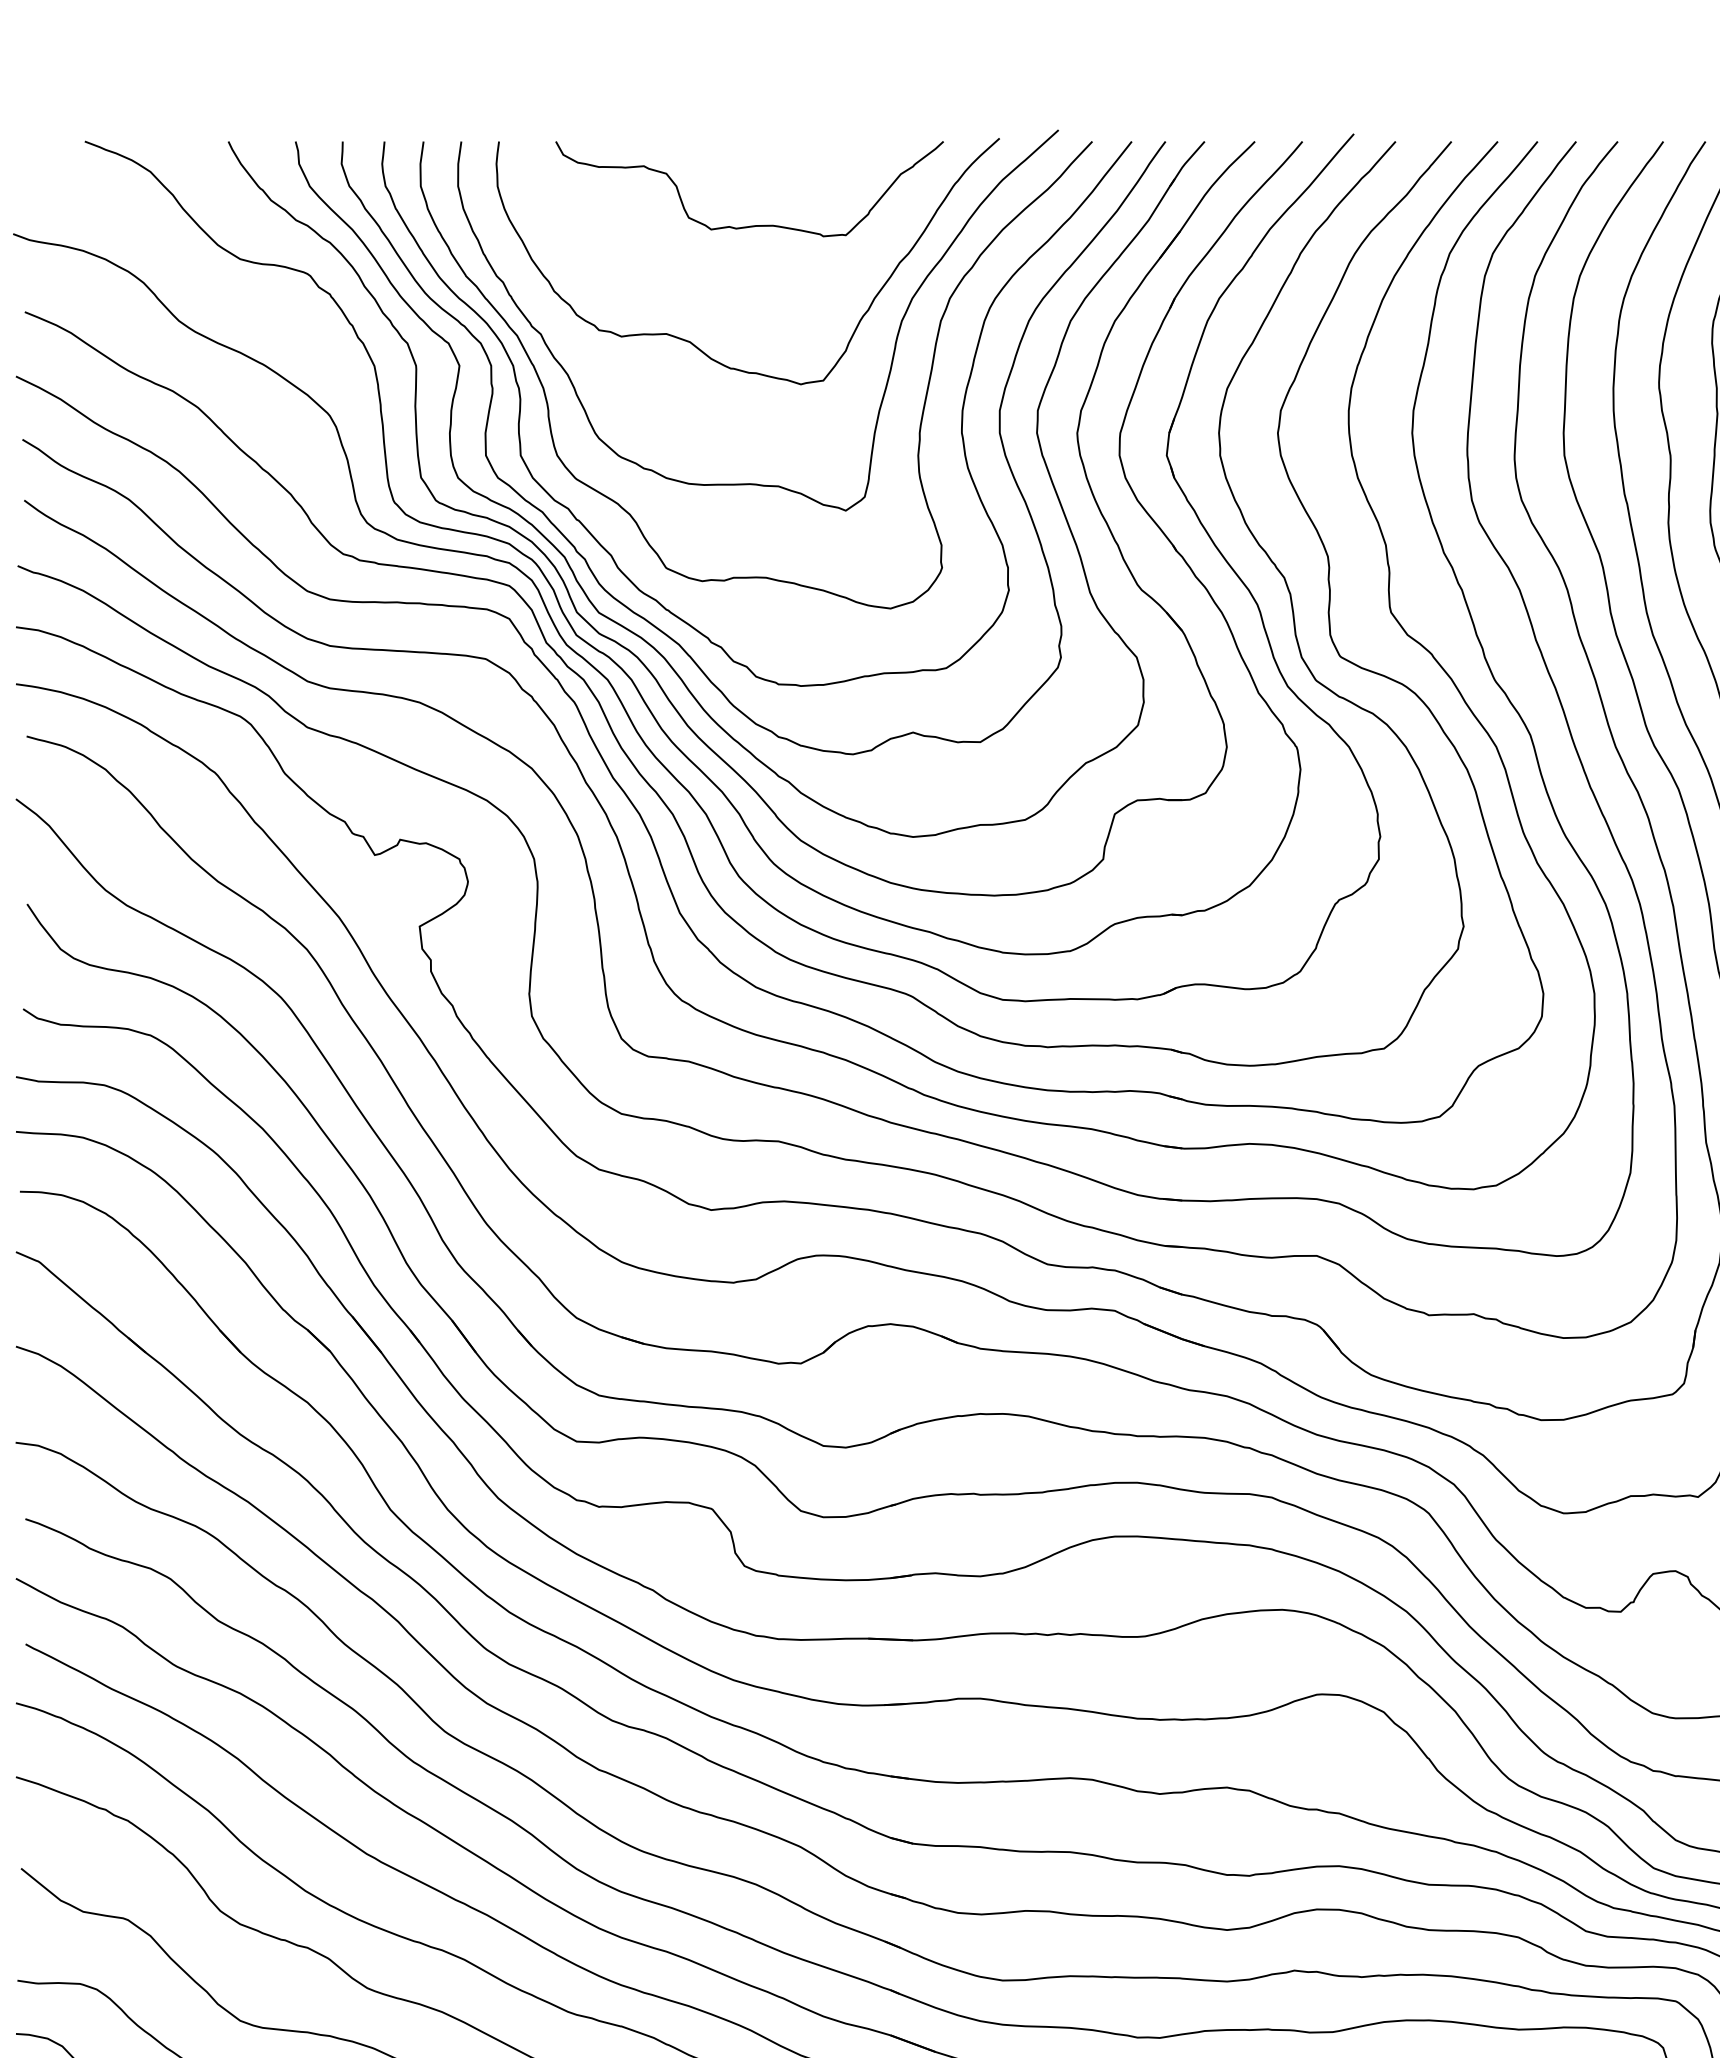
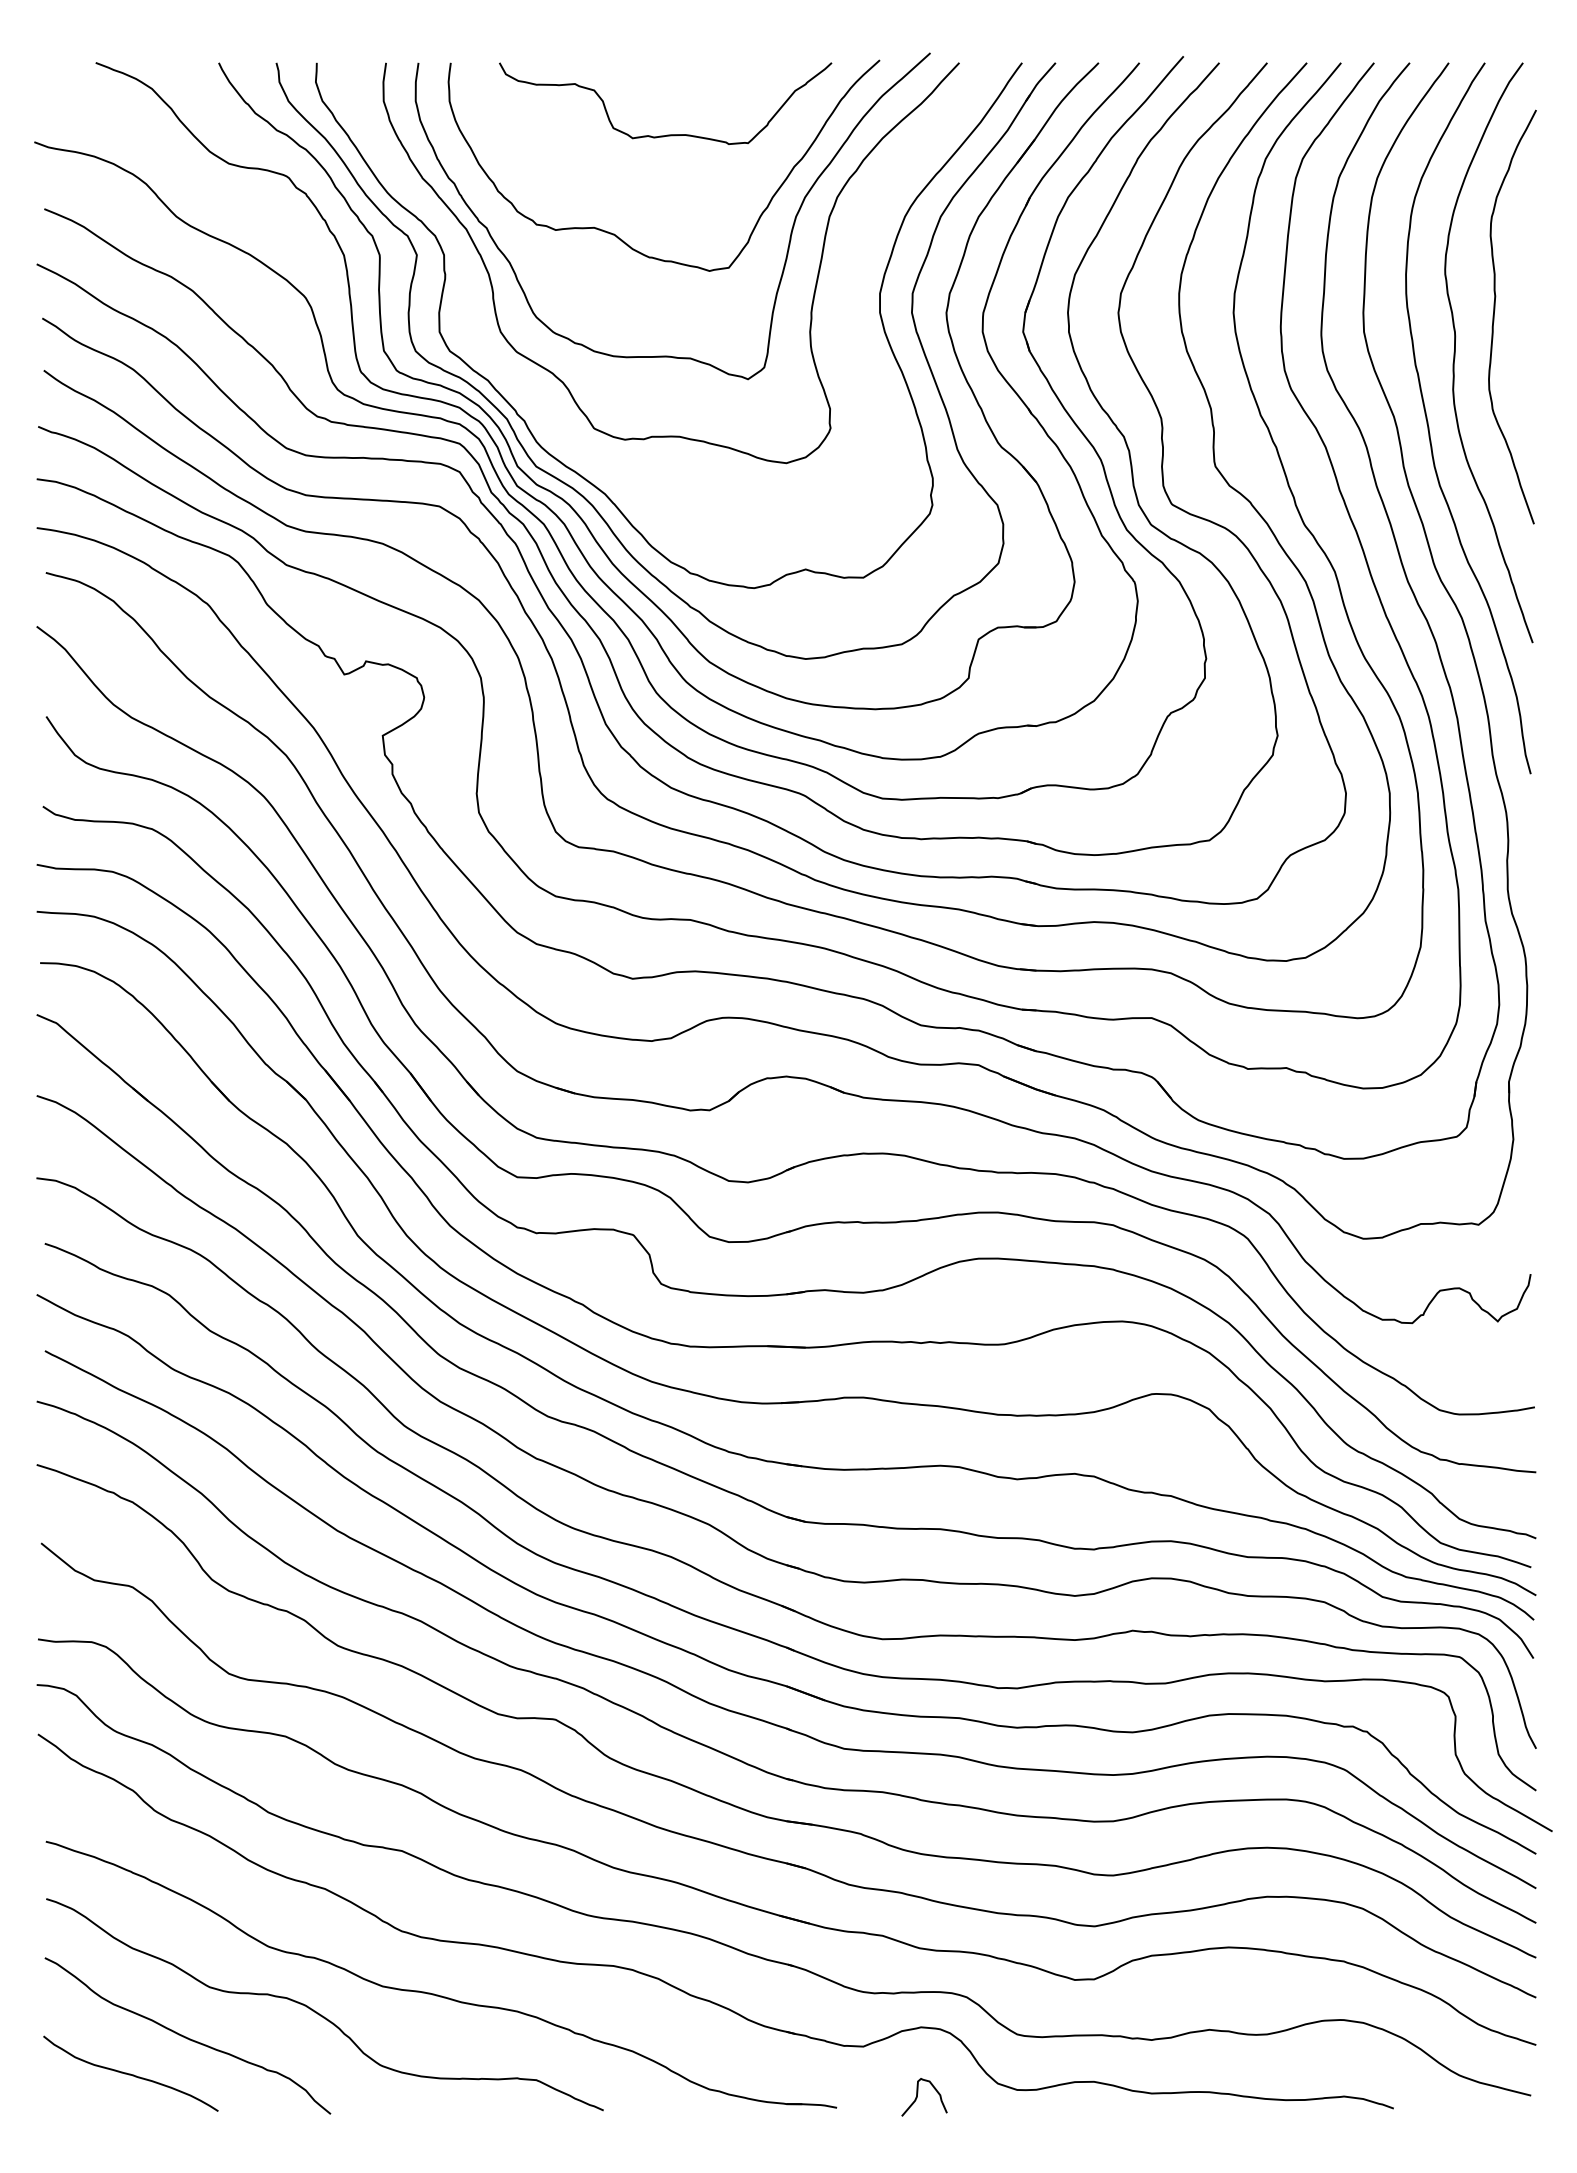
curve: (611, 554) -> (547, 416), removed

